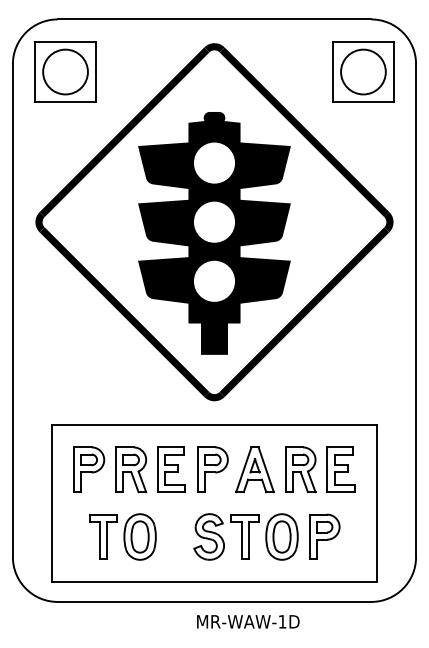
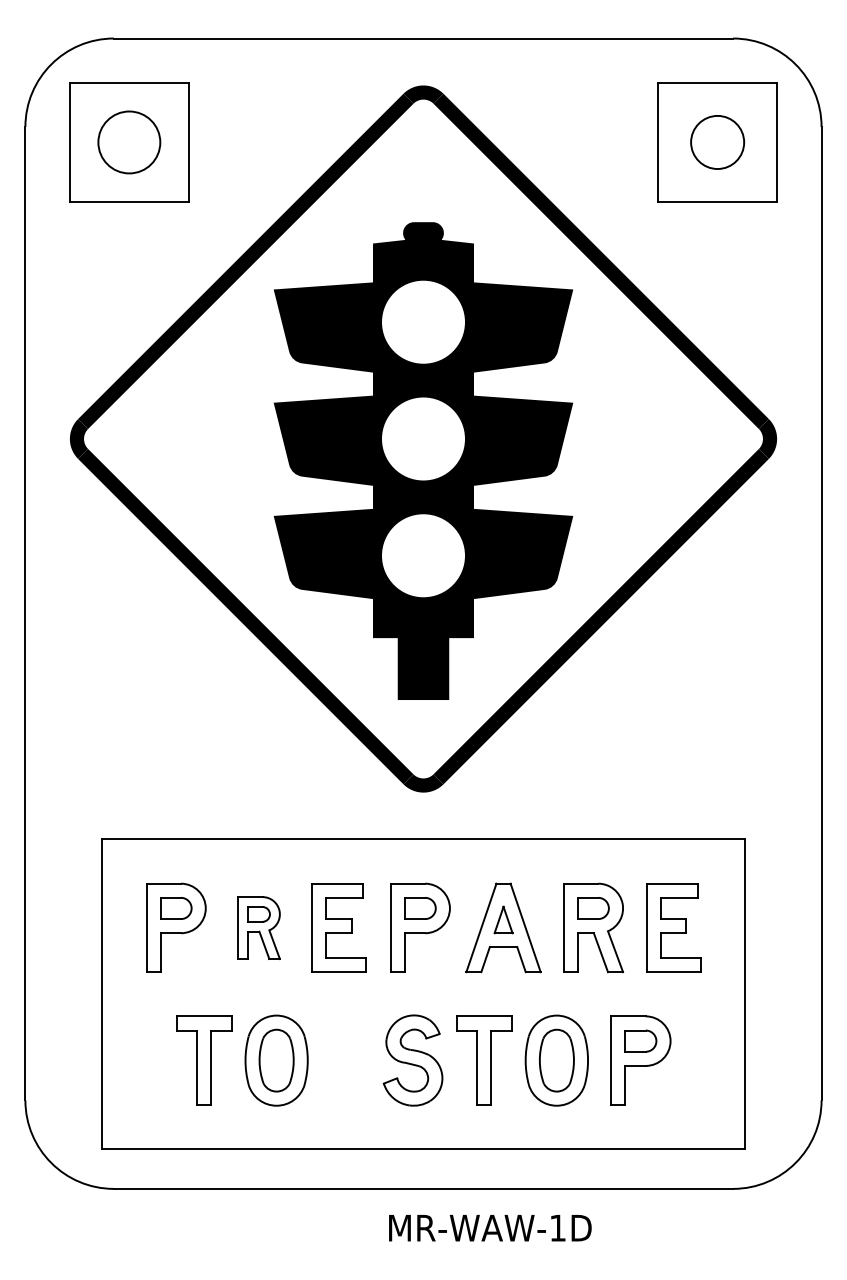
circle: (65, 71) -> (129, 141), size x0.7
circle: (363, 71) -> (717, 141), size x0.6
part: (131, 469) -> (259, 927), size x0.7

